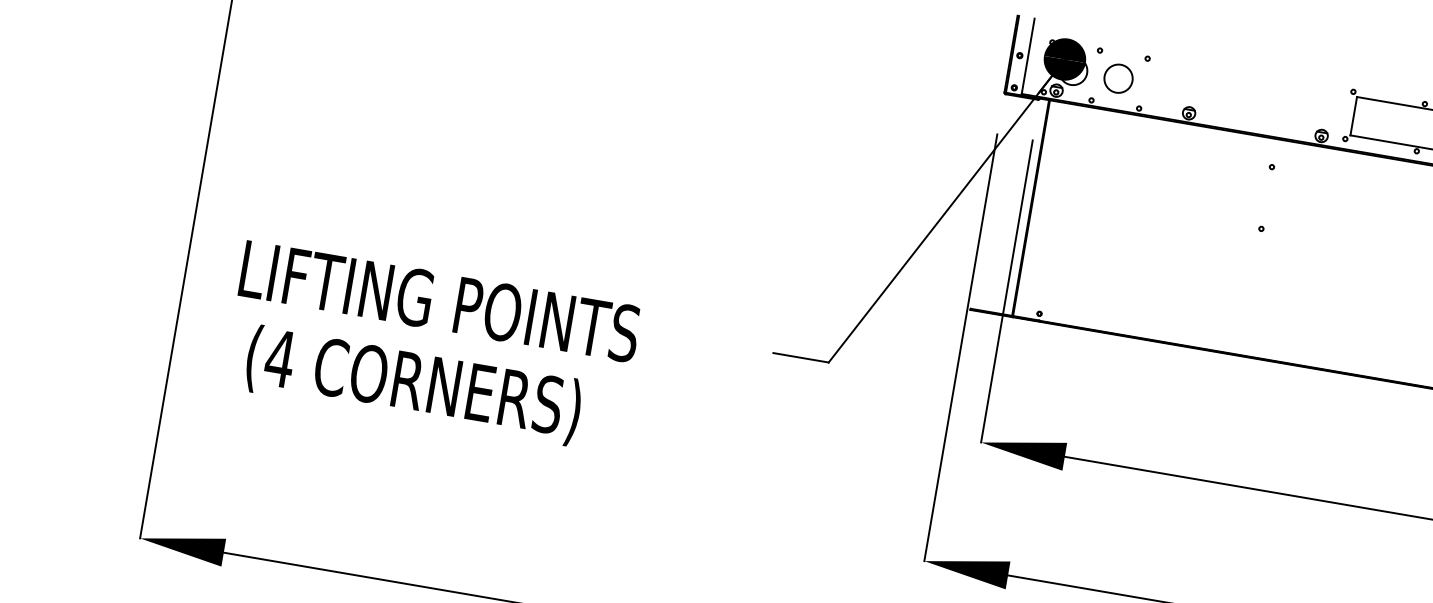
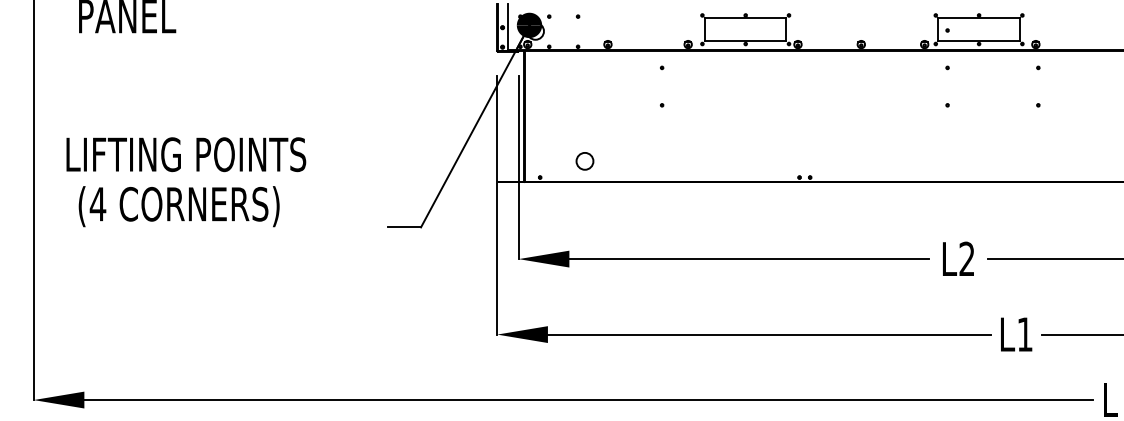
circle: (1117, 78) -> (584, 161), moved
text: (432, 347) -> (186, 182), moved

